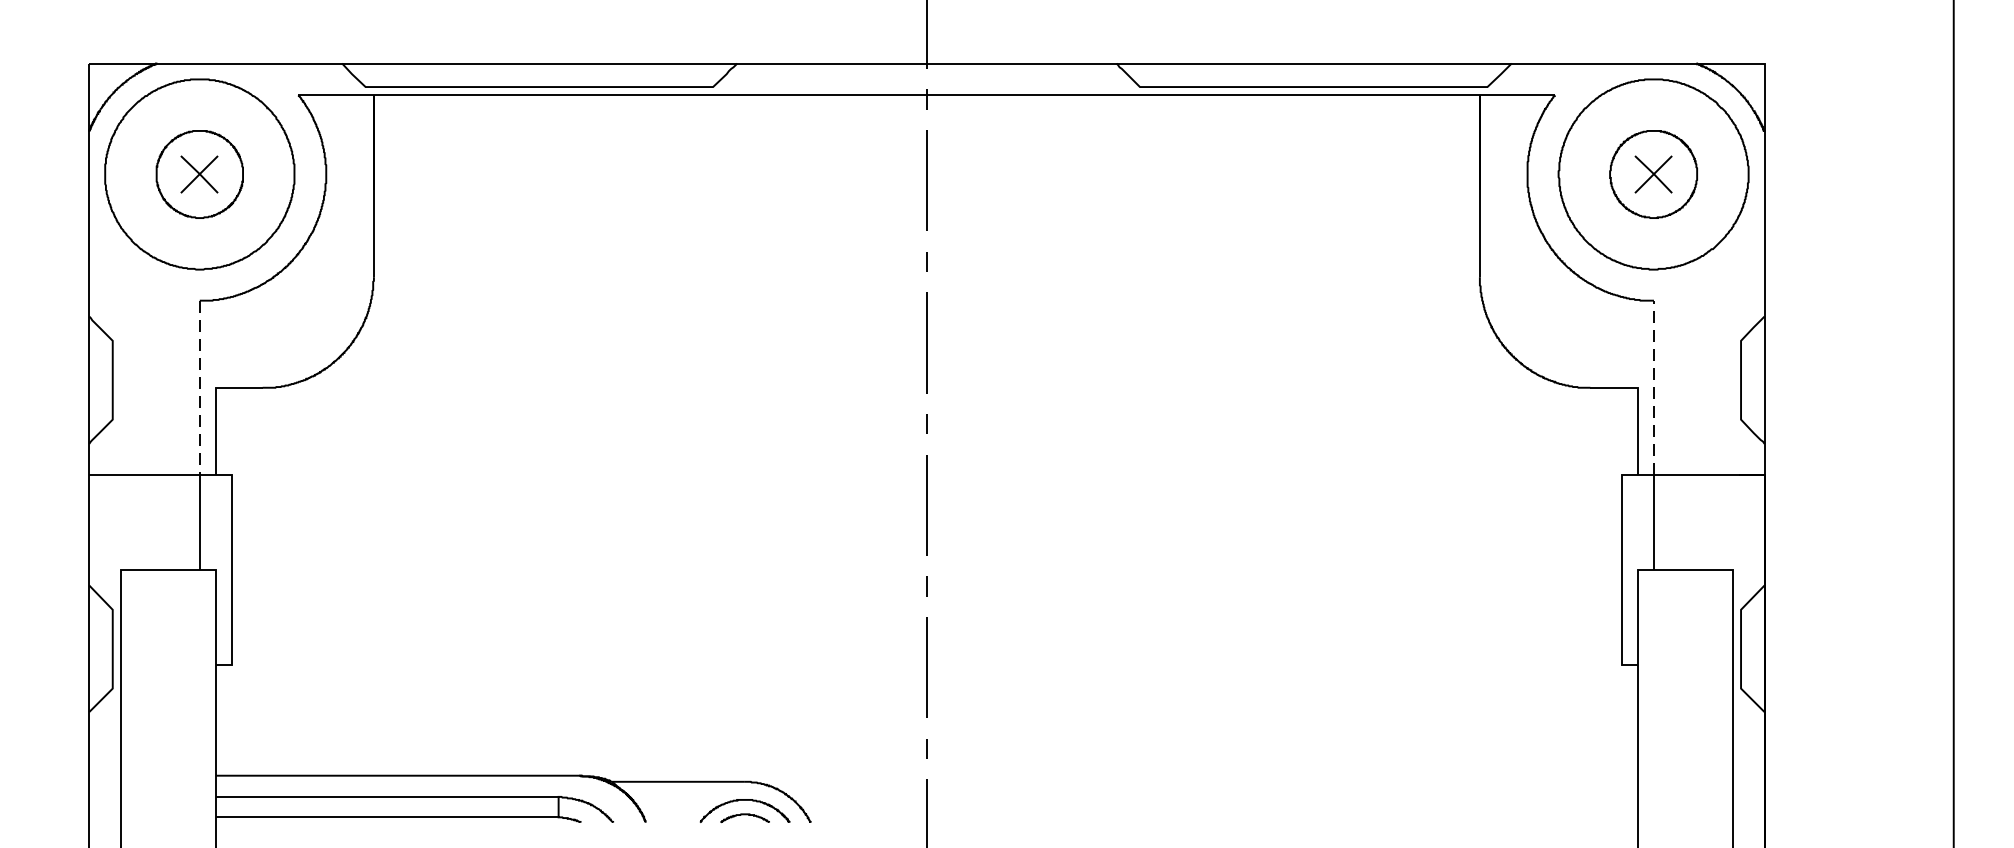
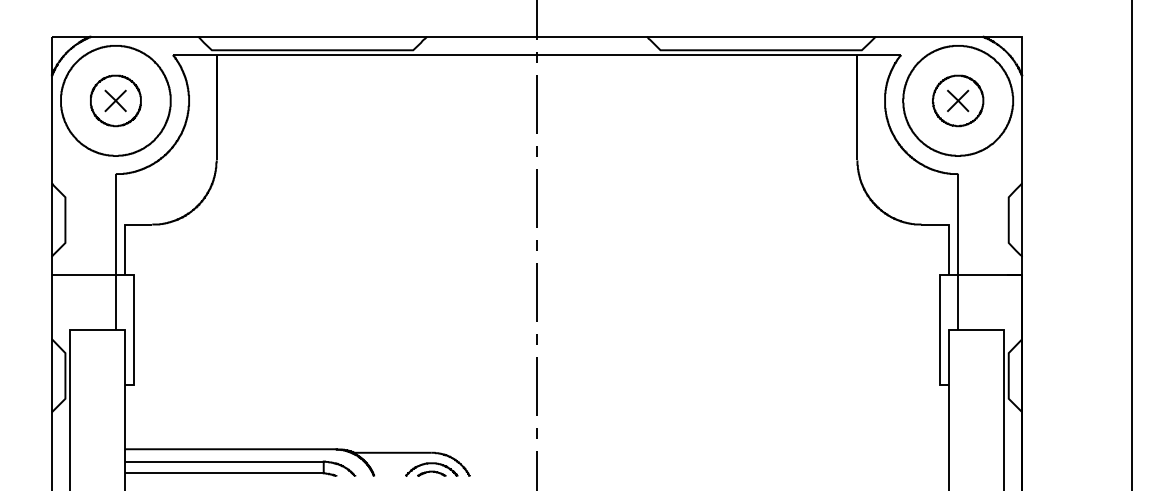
line: (1654, 387) -> (958, 224), dashed -> solid
line: (199, 389) -> (115, 225), dashed -> solid

